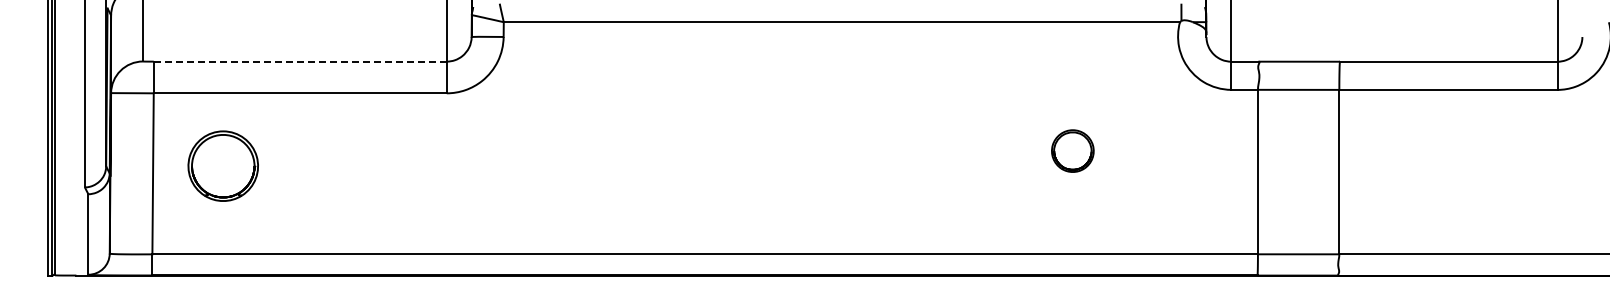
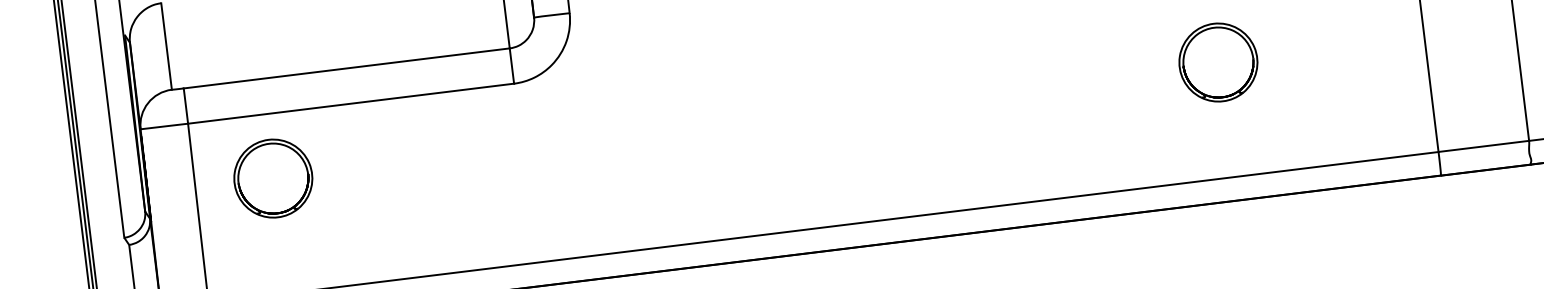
line: (300, 61) -> (347, 68), dashed -> solid
part: (1072, 150) -> (1218, 61), size x1.67
part: (222, 165) -> (272, 177), moved

